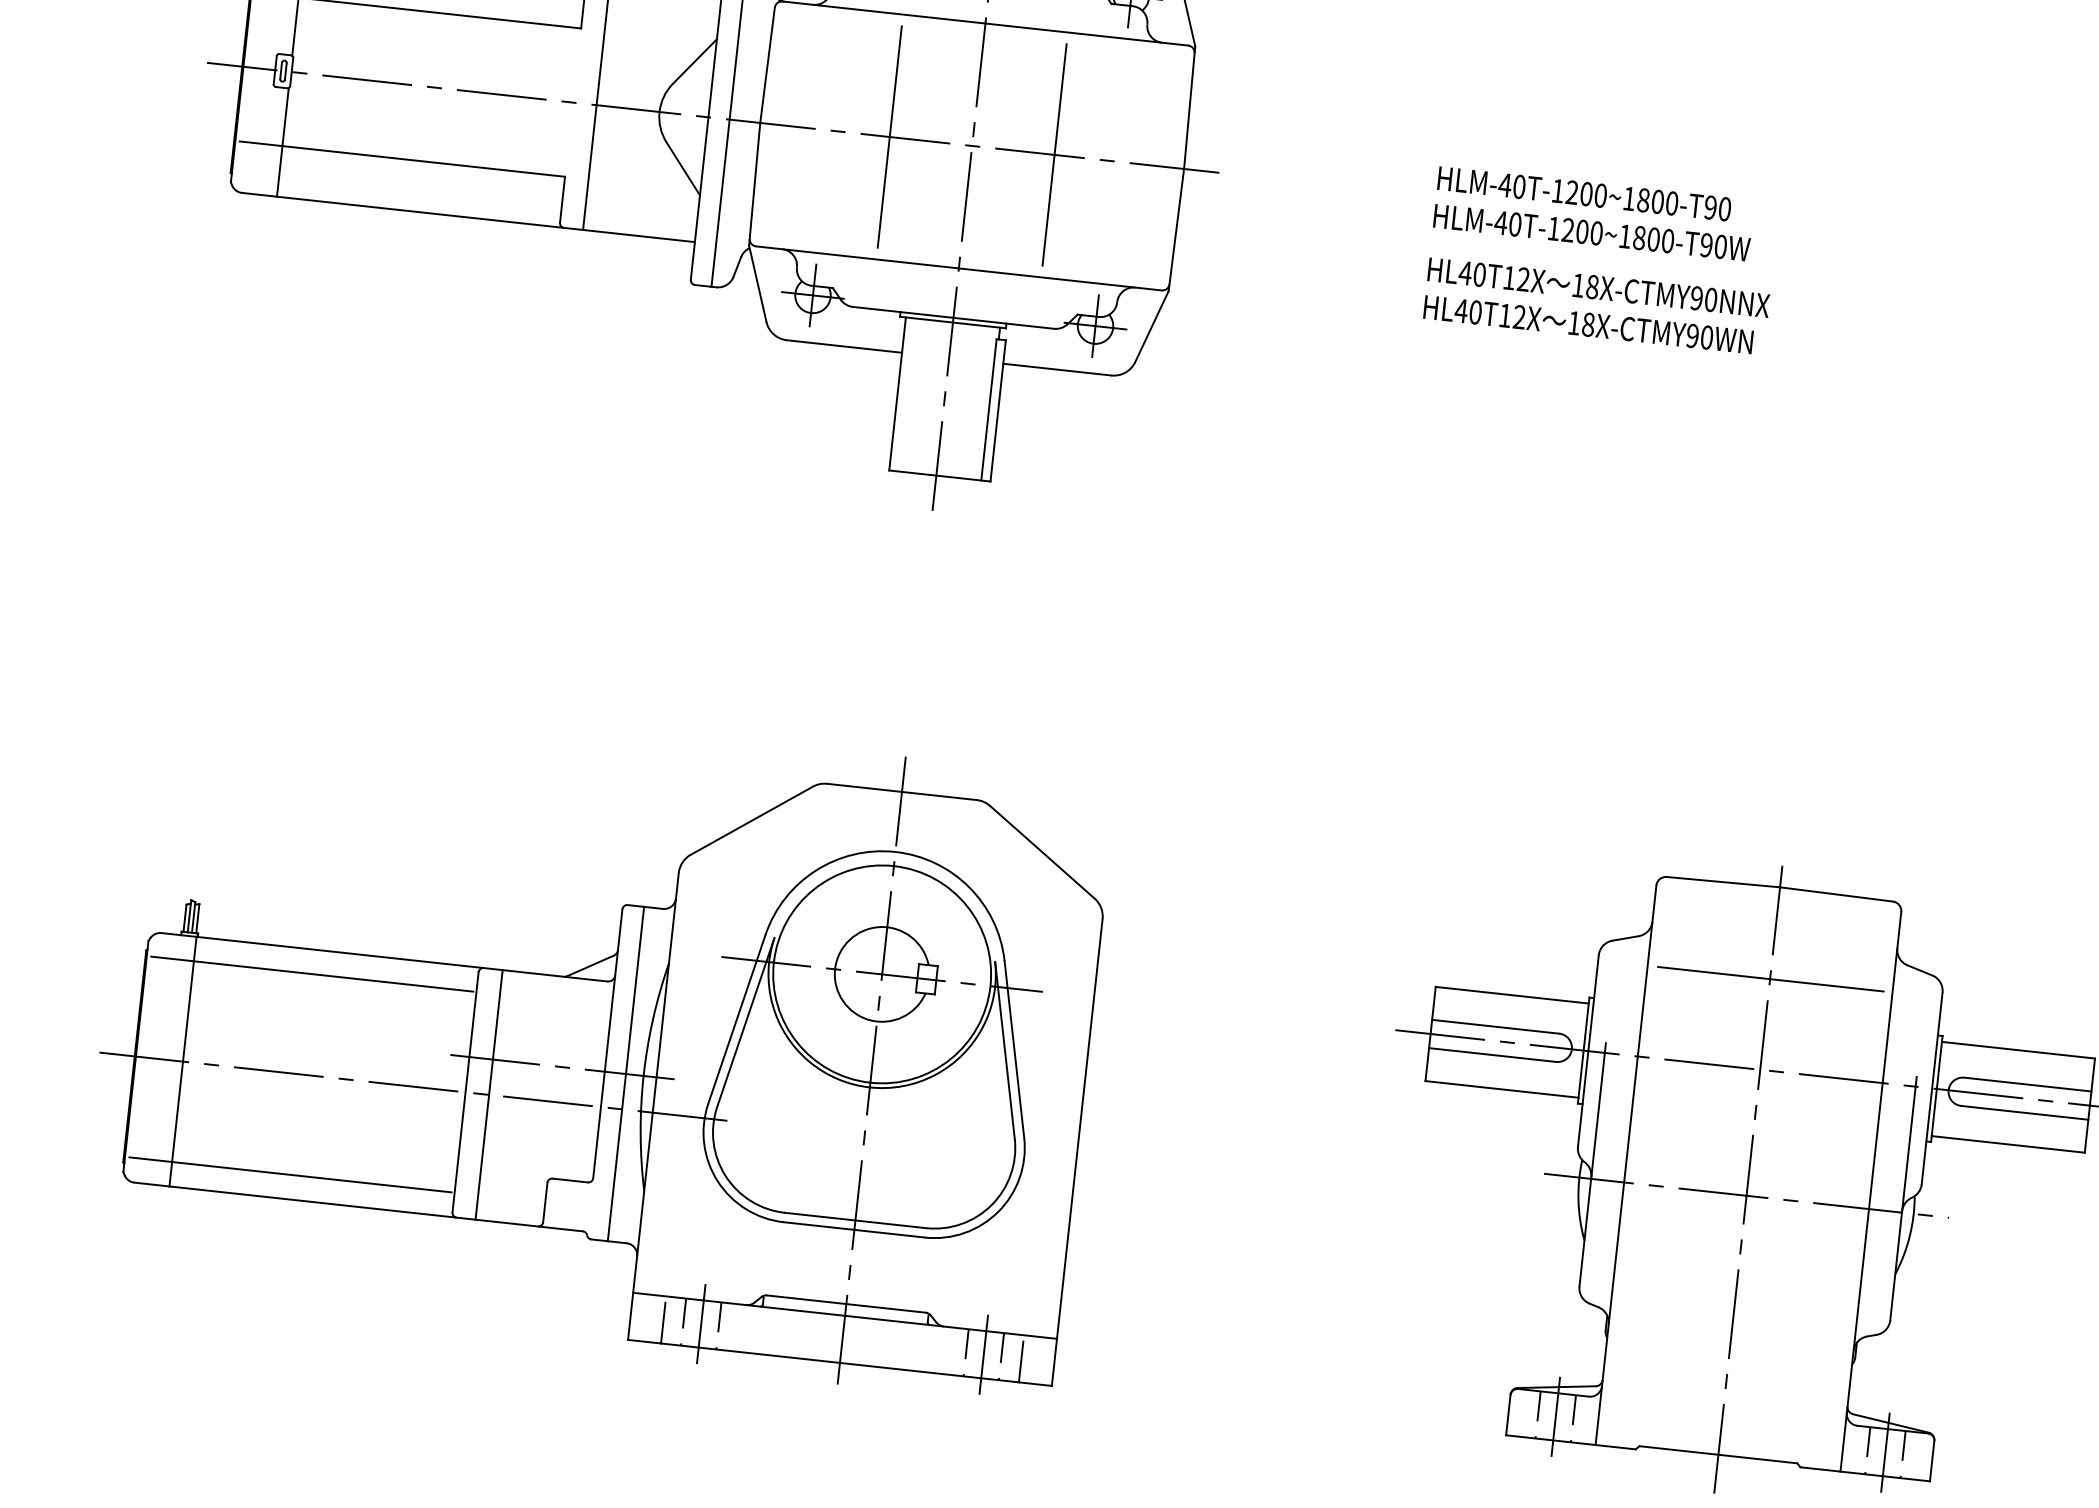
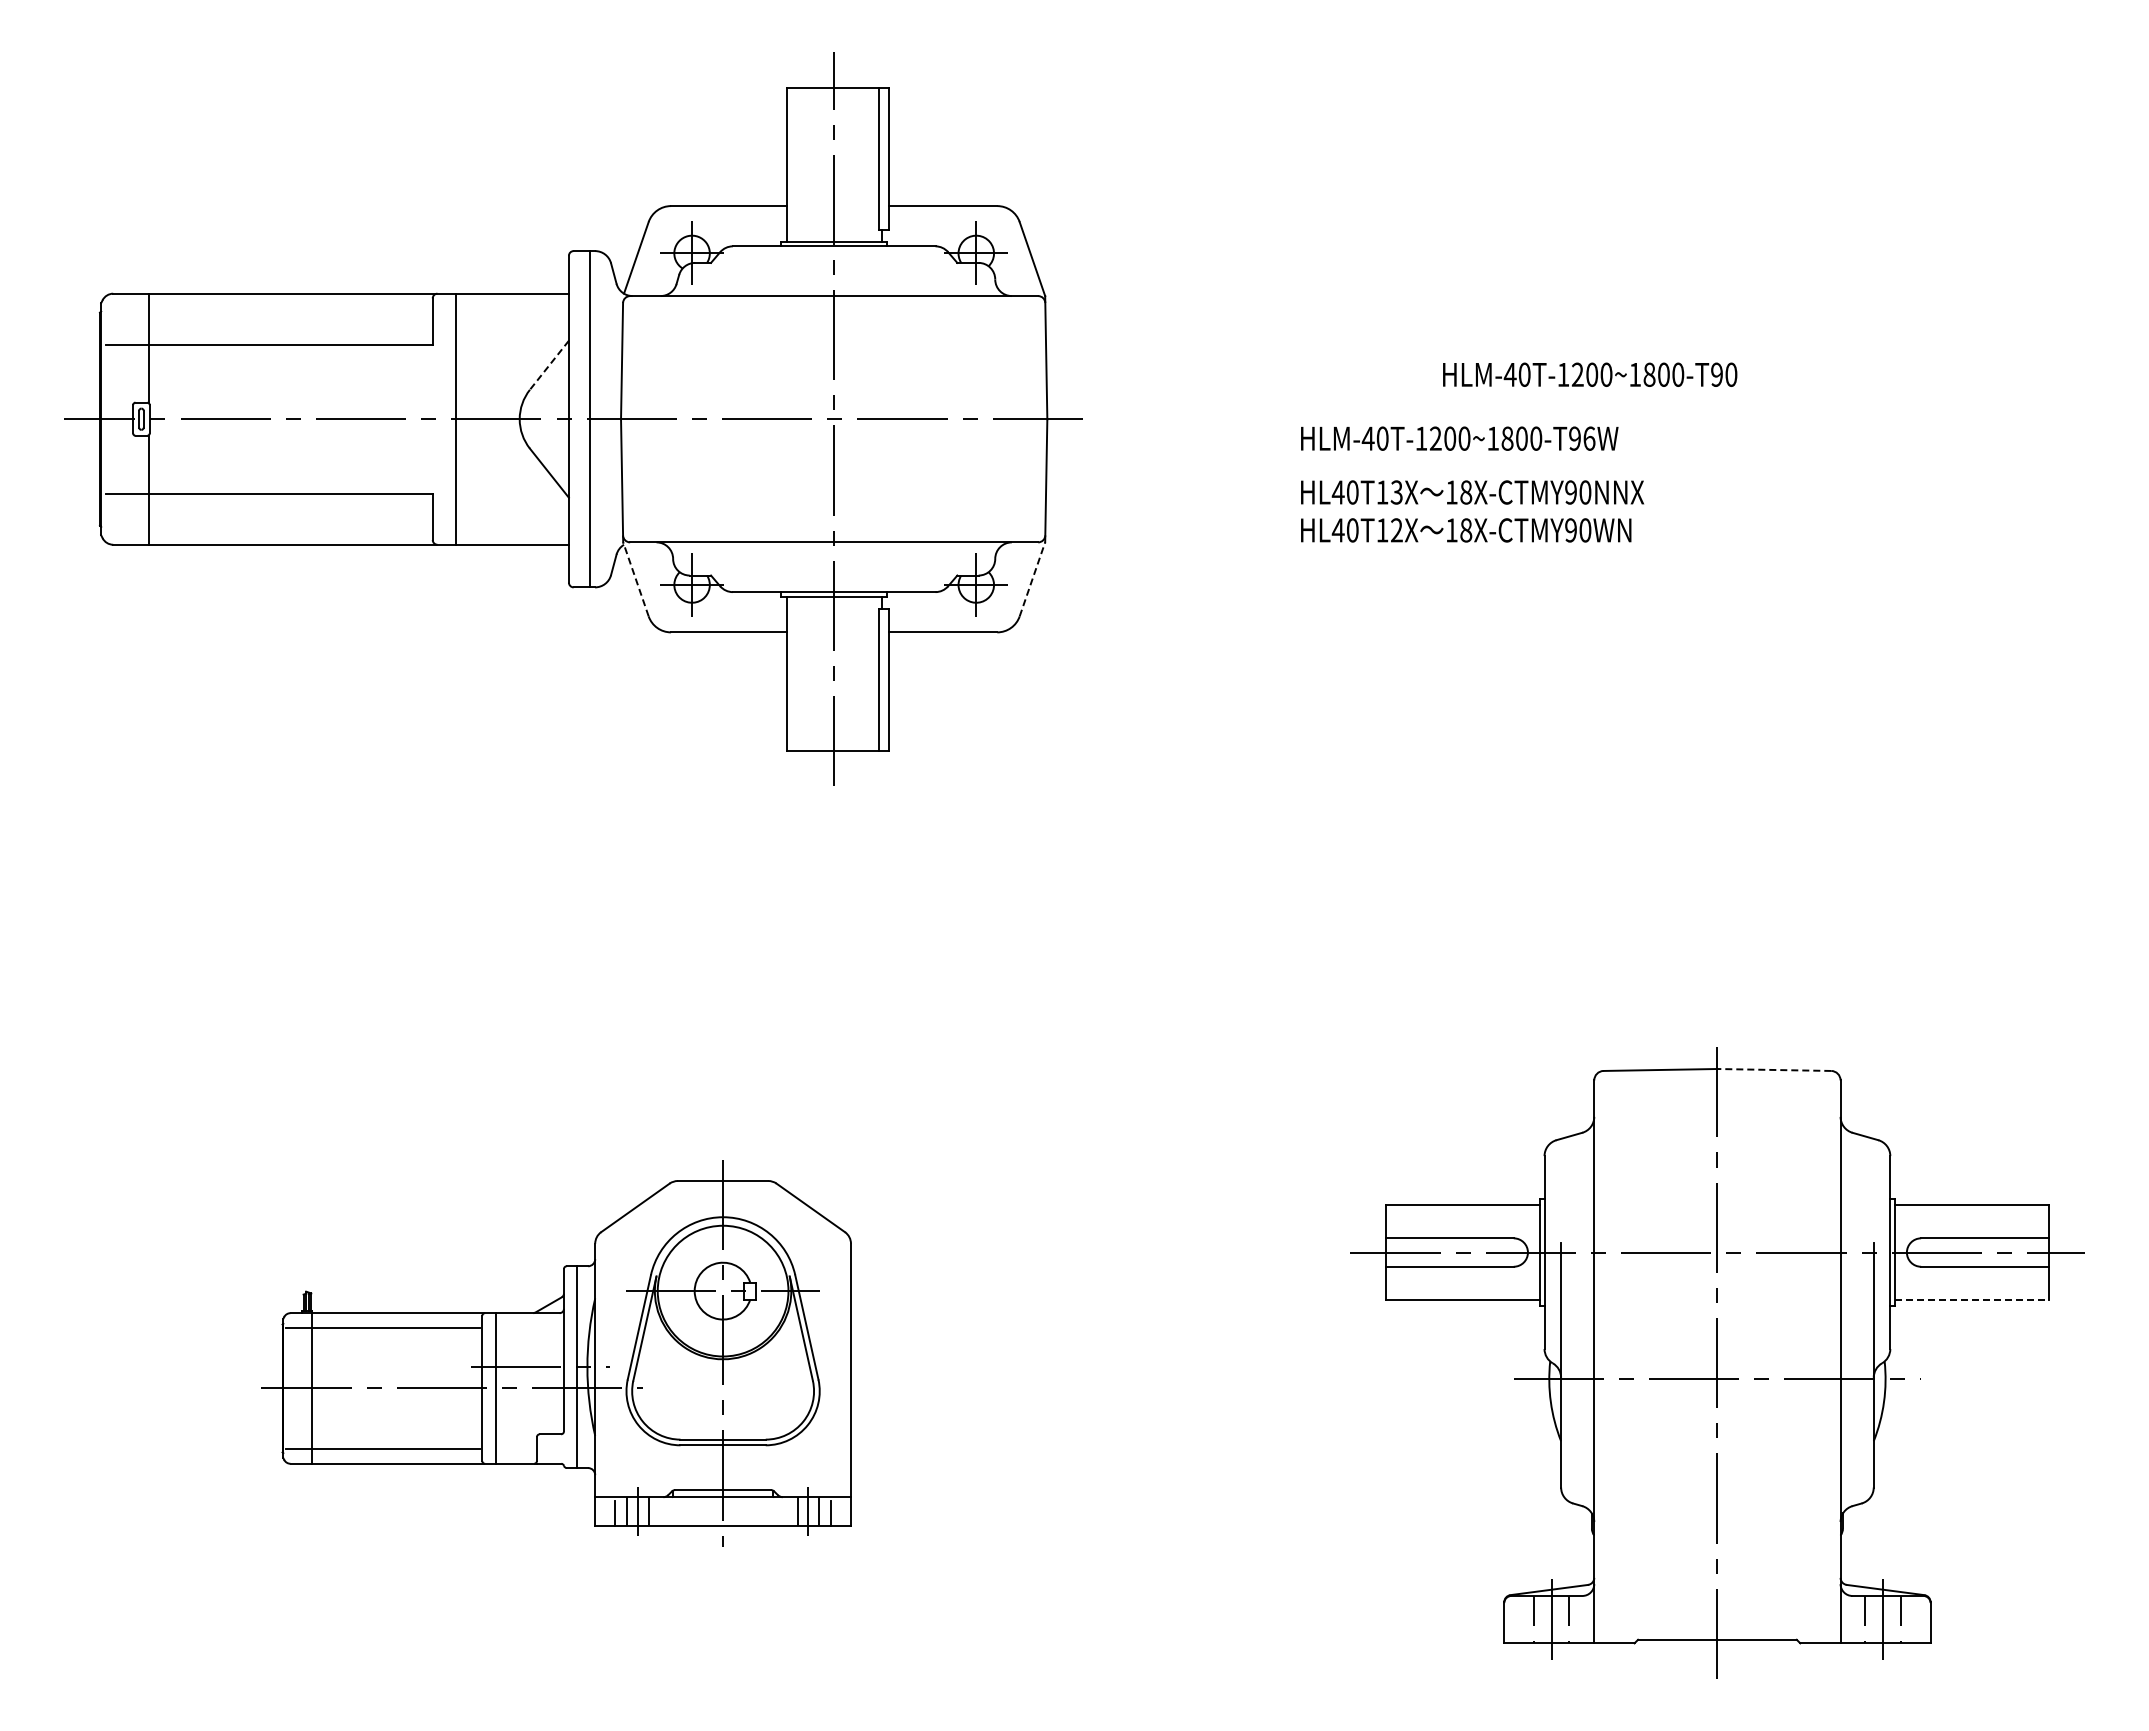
line: (694, 61) -> (549, 365), solid -> dashed
line: (890, 136) -> (751, 418), removed
line: (1055, 154) -> (917, 418), removed
text: (1584, 193) -> (1590, 374), moved
text: (1720, 246) -> (1589, 438), HLM-40T-1200~1800-T90W -> HLM-40T-1200~1800-T96W
text: (1523, 279) -> (1396, 492), HL40T12X -> HL40T13X
line: (757, 282) -> (635, 578), solid -> dashed
line: (1152, 325) -> (1032, 578), solid -> dashed
line: (1836, 893) -> (1774, 1069), solid -> dashed
line: (1770, 979) -> (1717, 1161), removed
part: (595, 1039) -> (556, 1348), size x0.6
line: (2008, 1144) -> (1972, 1299), solid -> dashed

